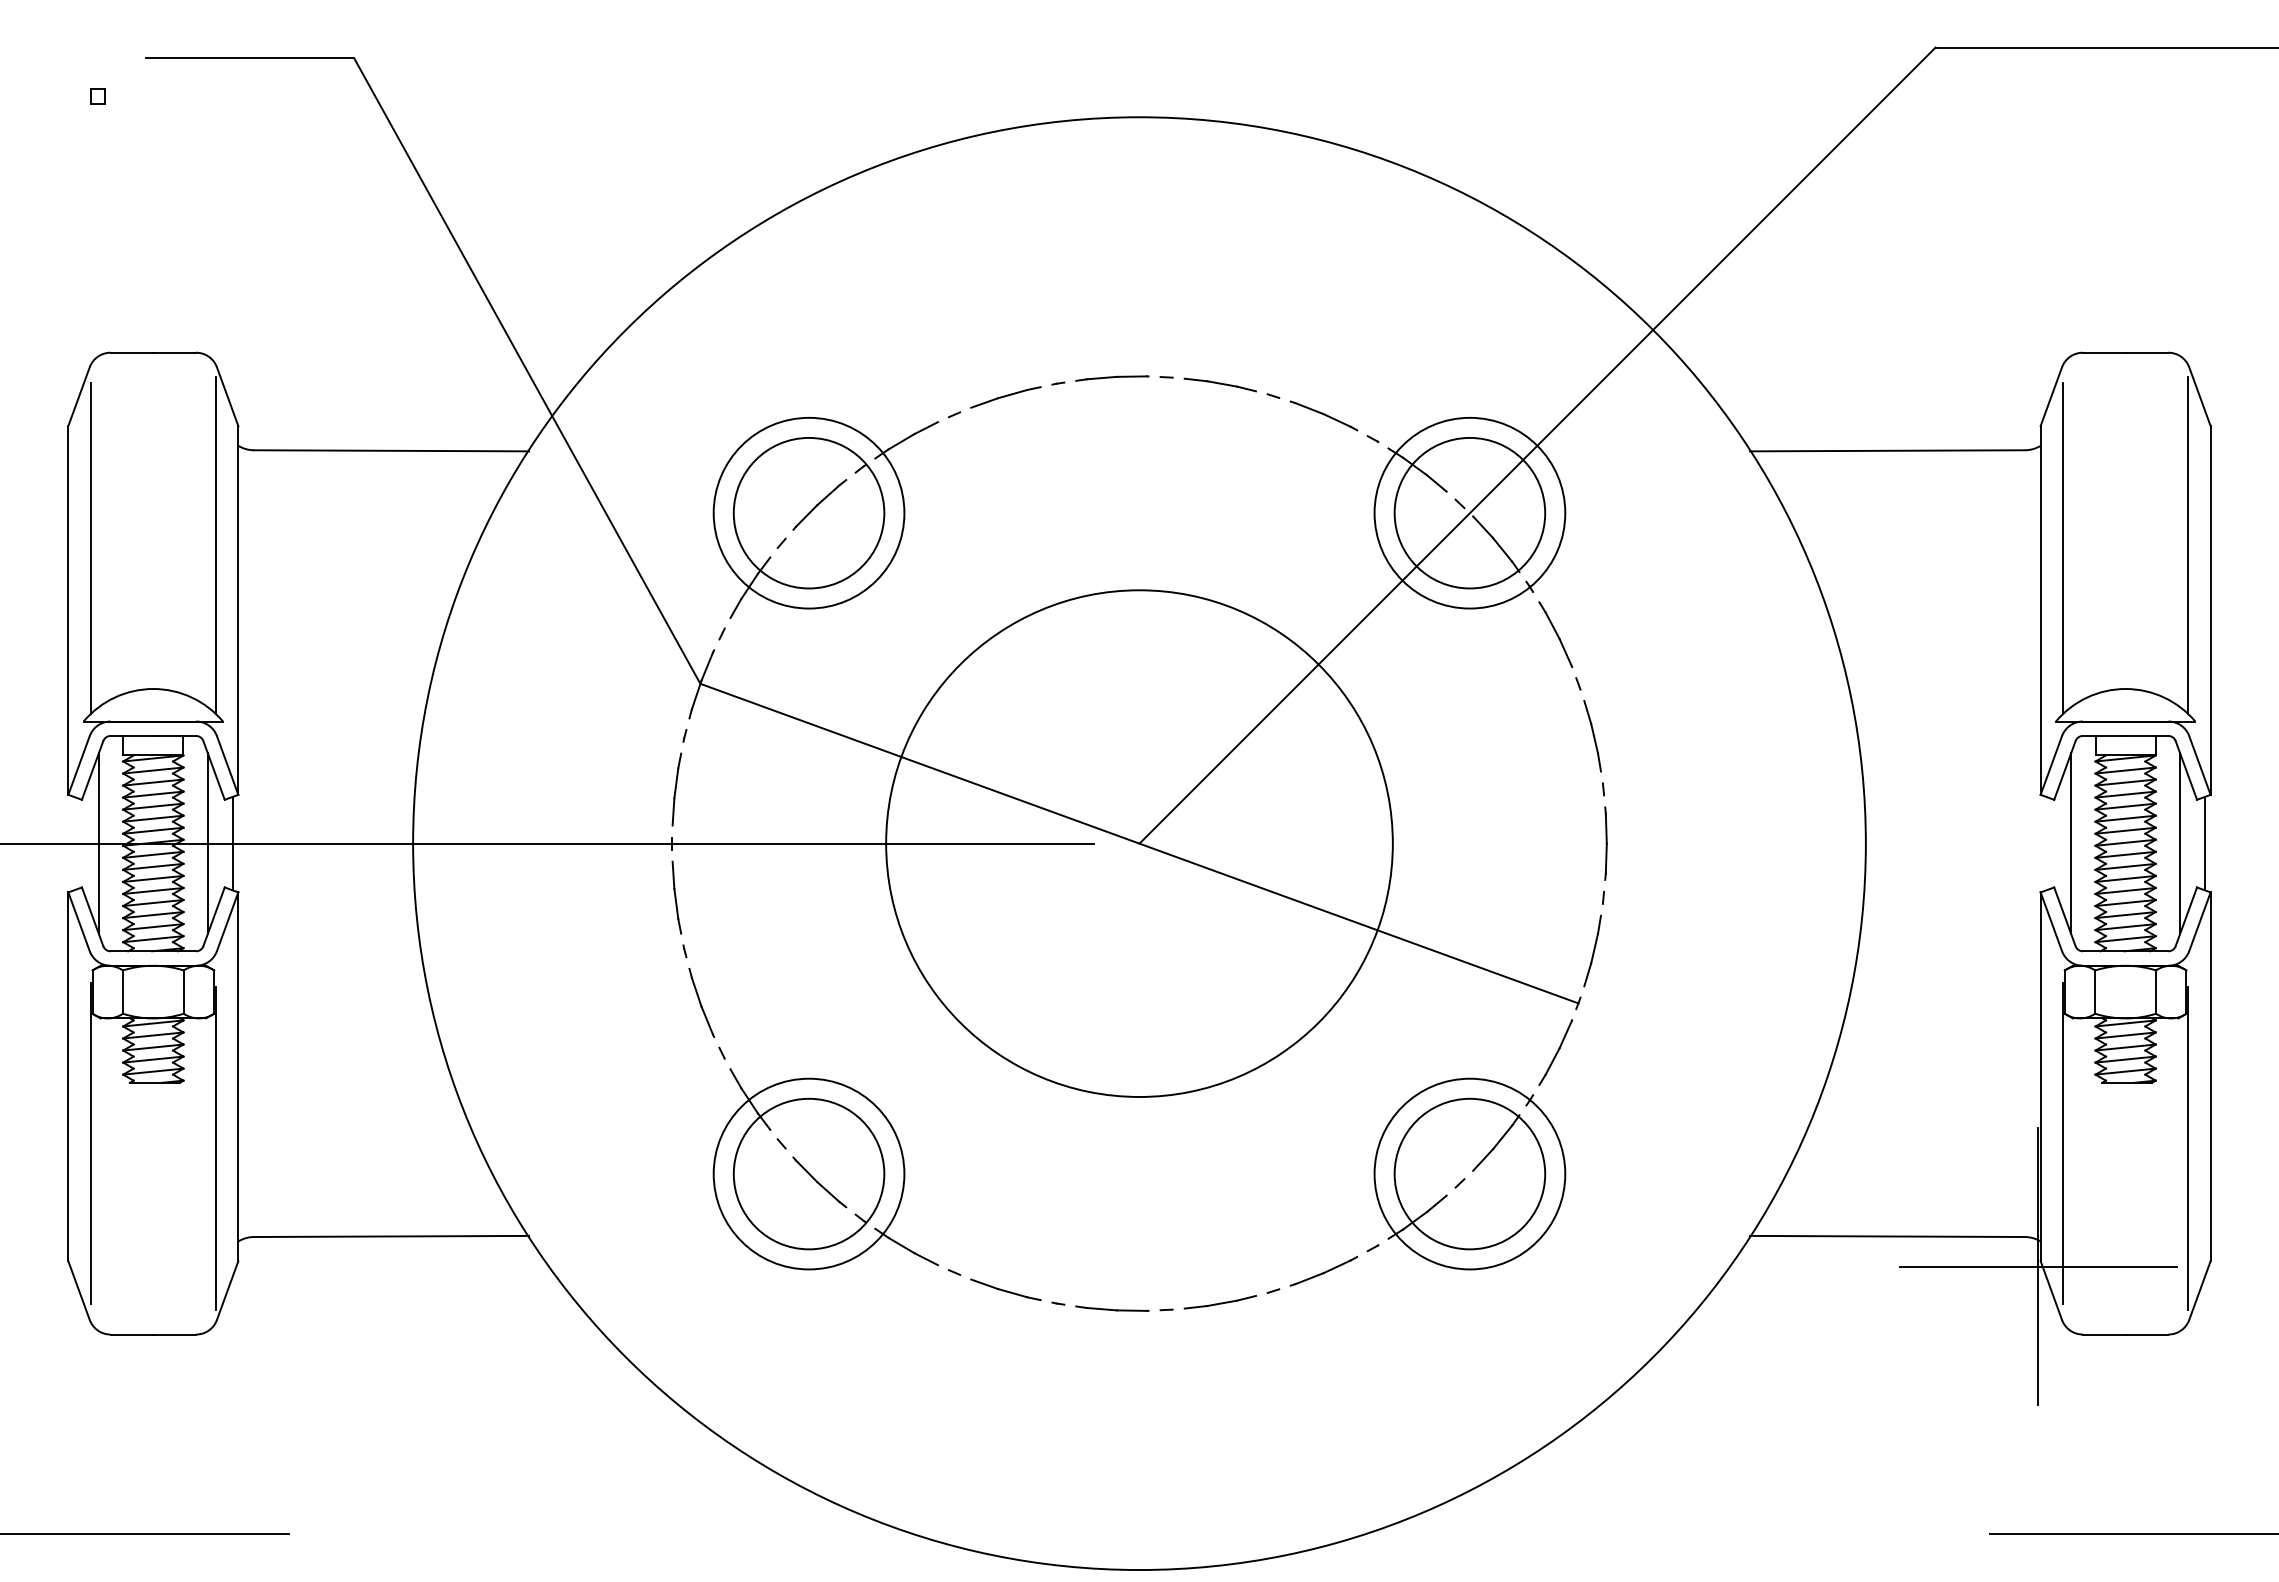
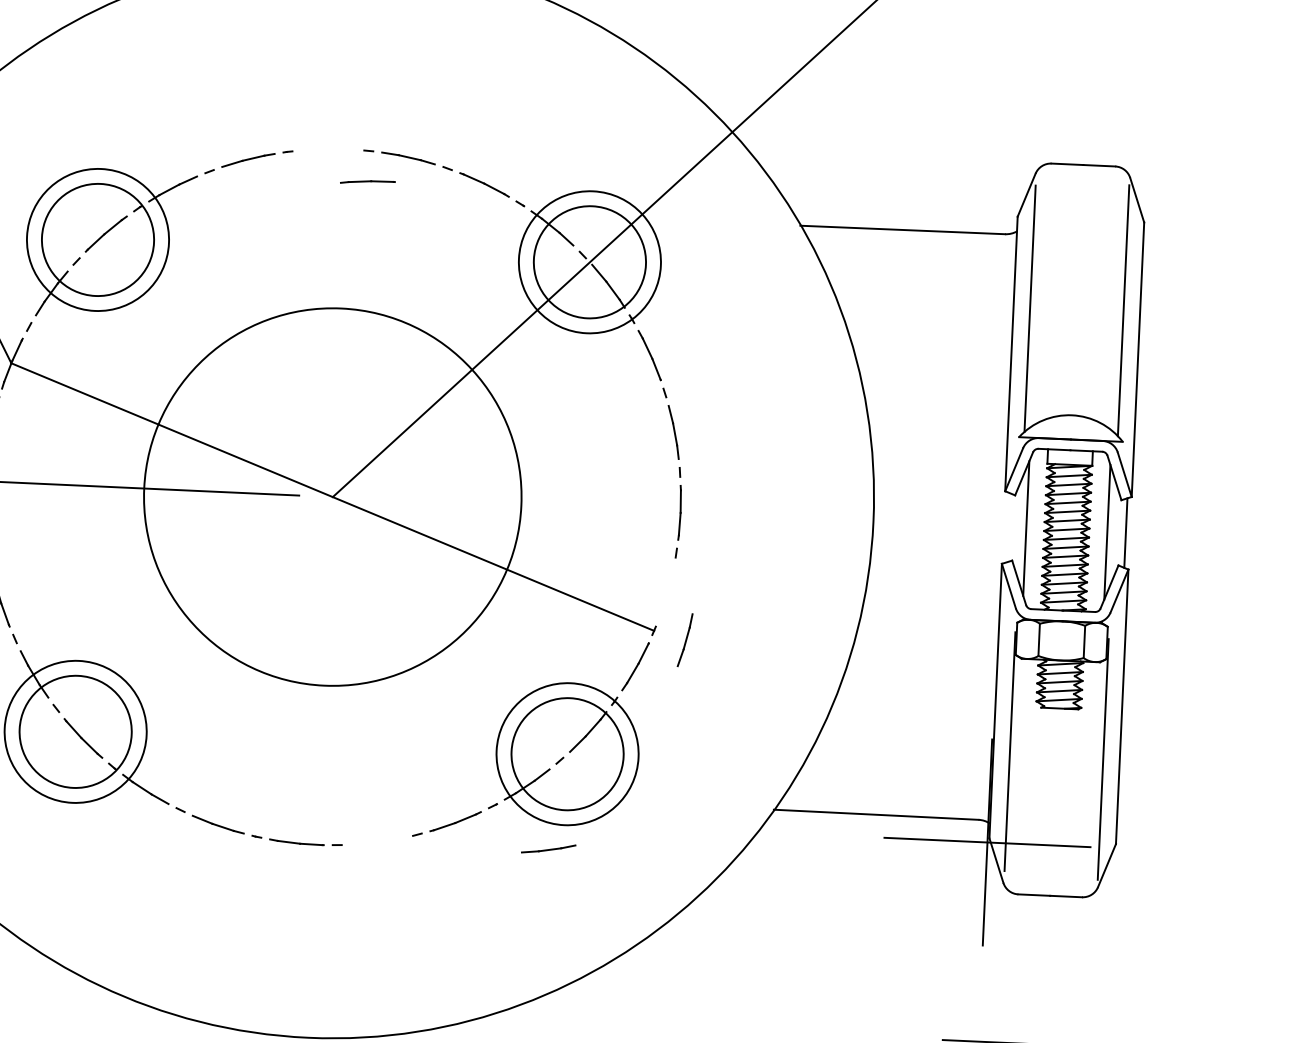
part: (1112, 378) -> (367, 182), moved
part: (1592, 950) -> (685, 639), moved
part: (1219, 1302) -> (548, 849), moved

